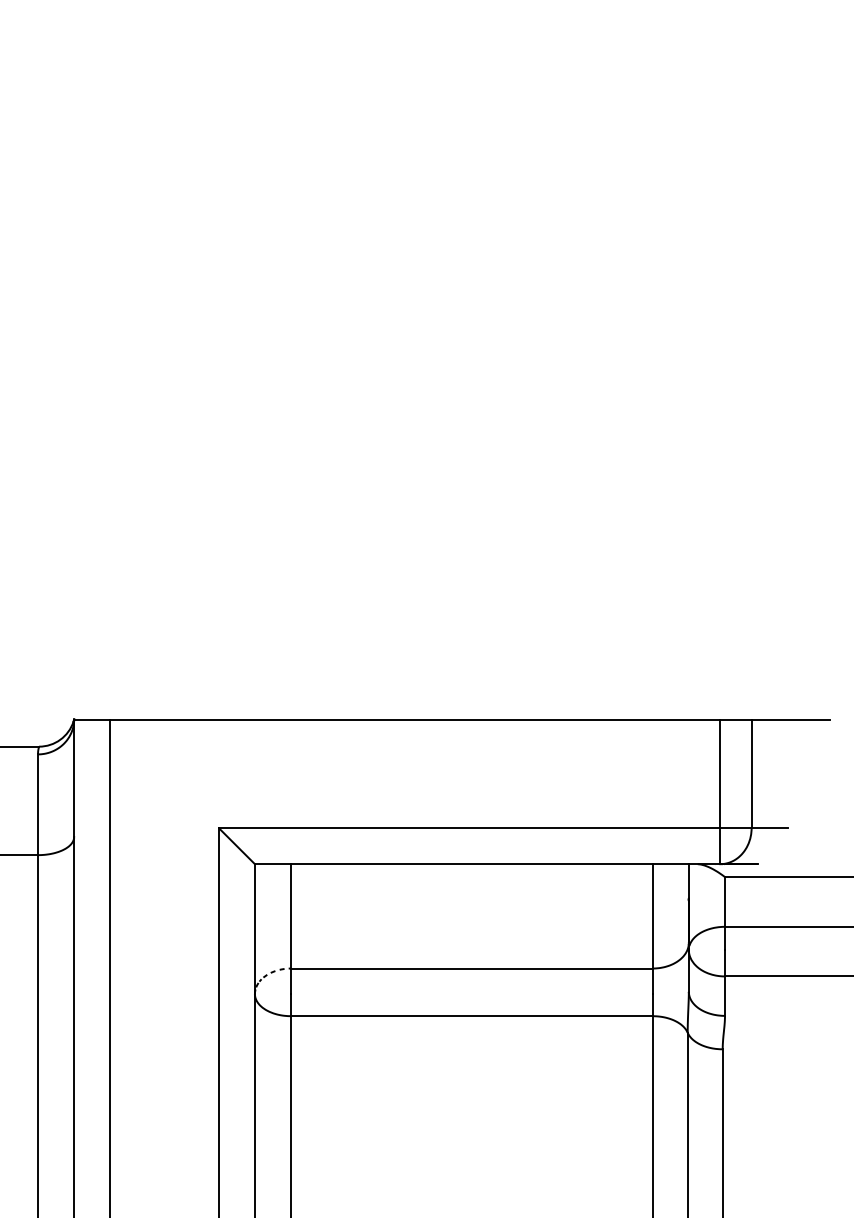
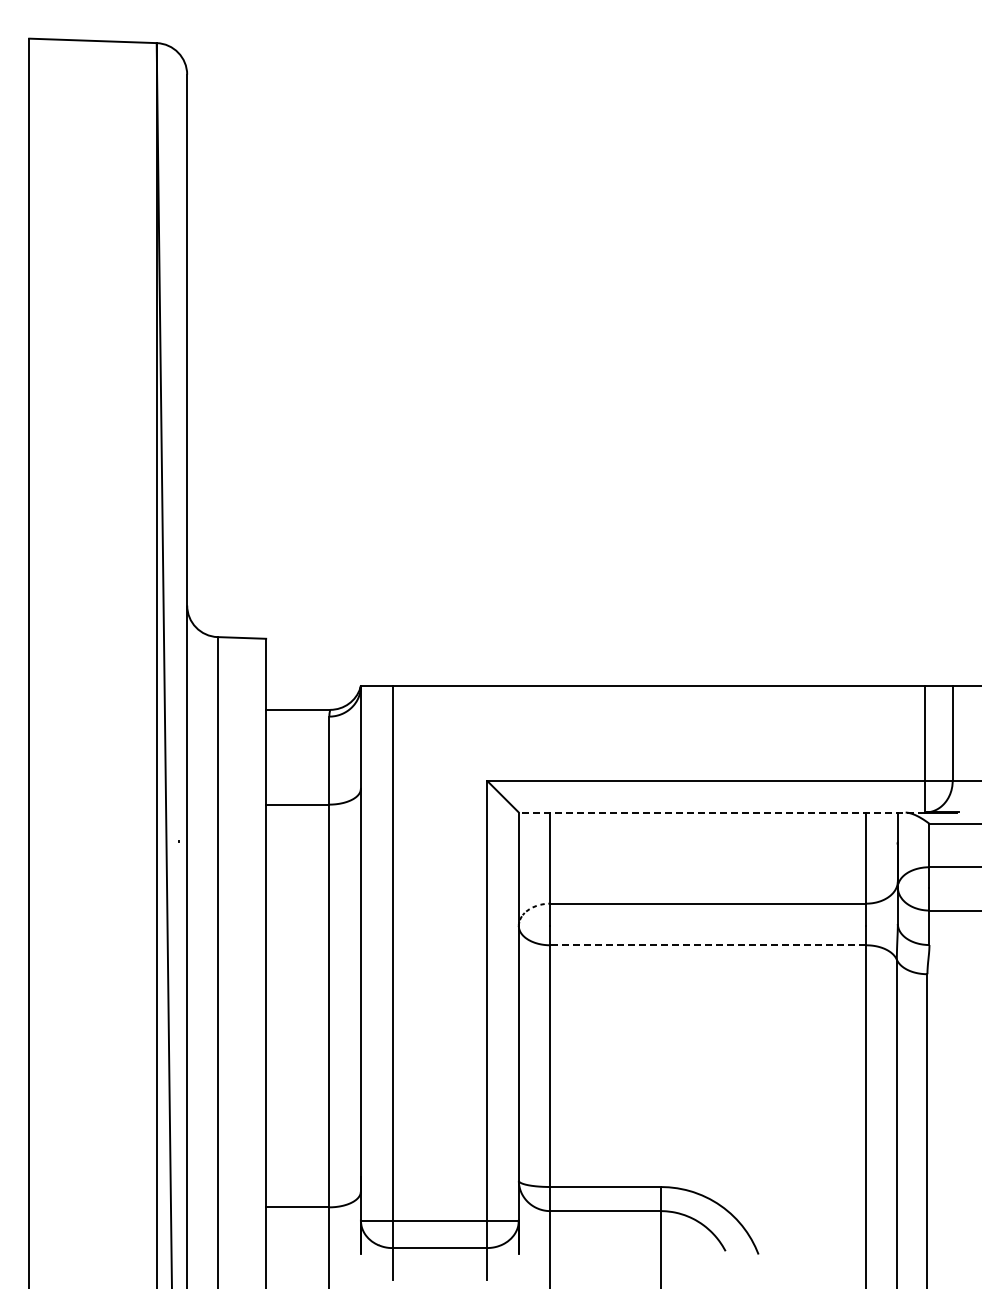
line: (486, 864) -> (721, 812), solid -> dashed
line: (472, 1016) -> (708, 945), solid -> dashed

